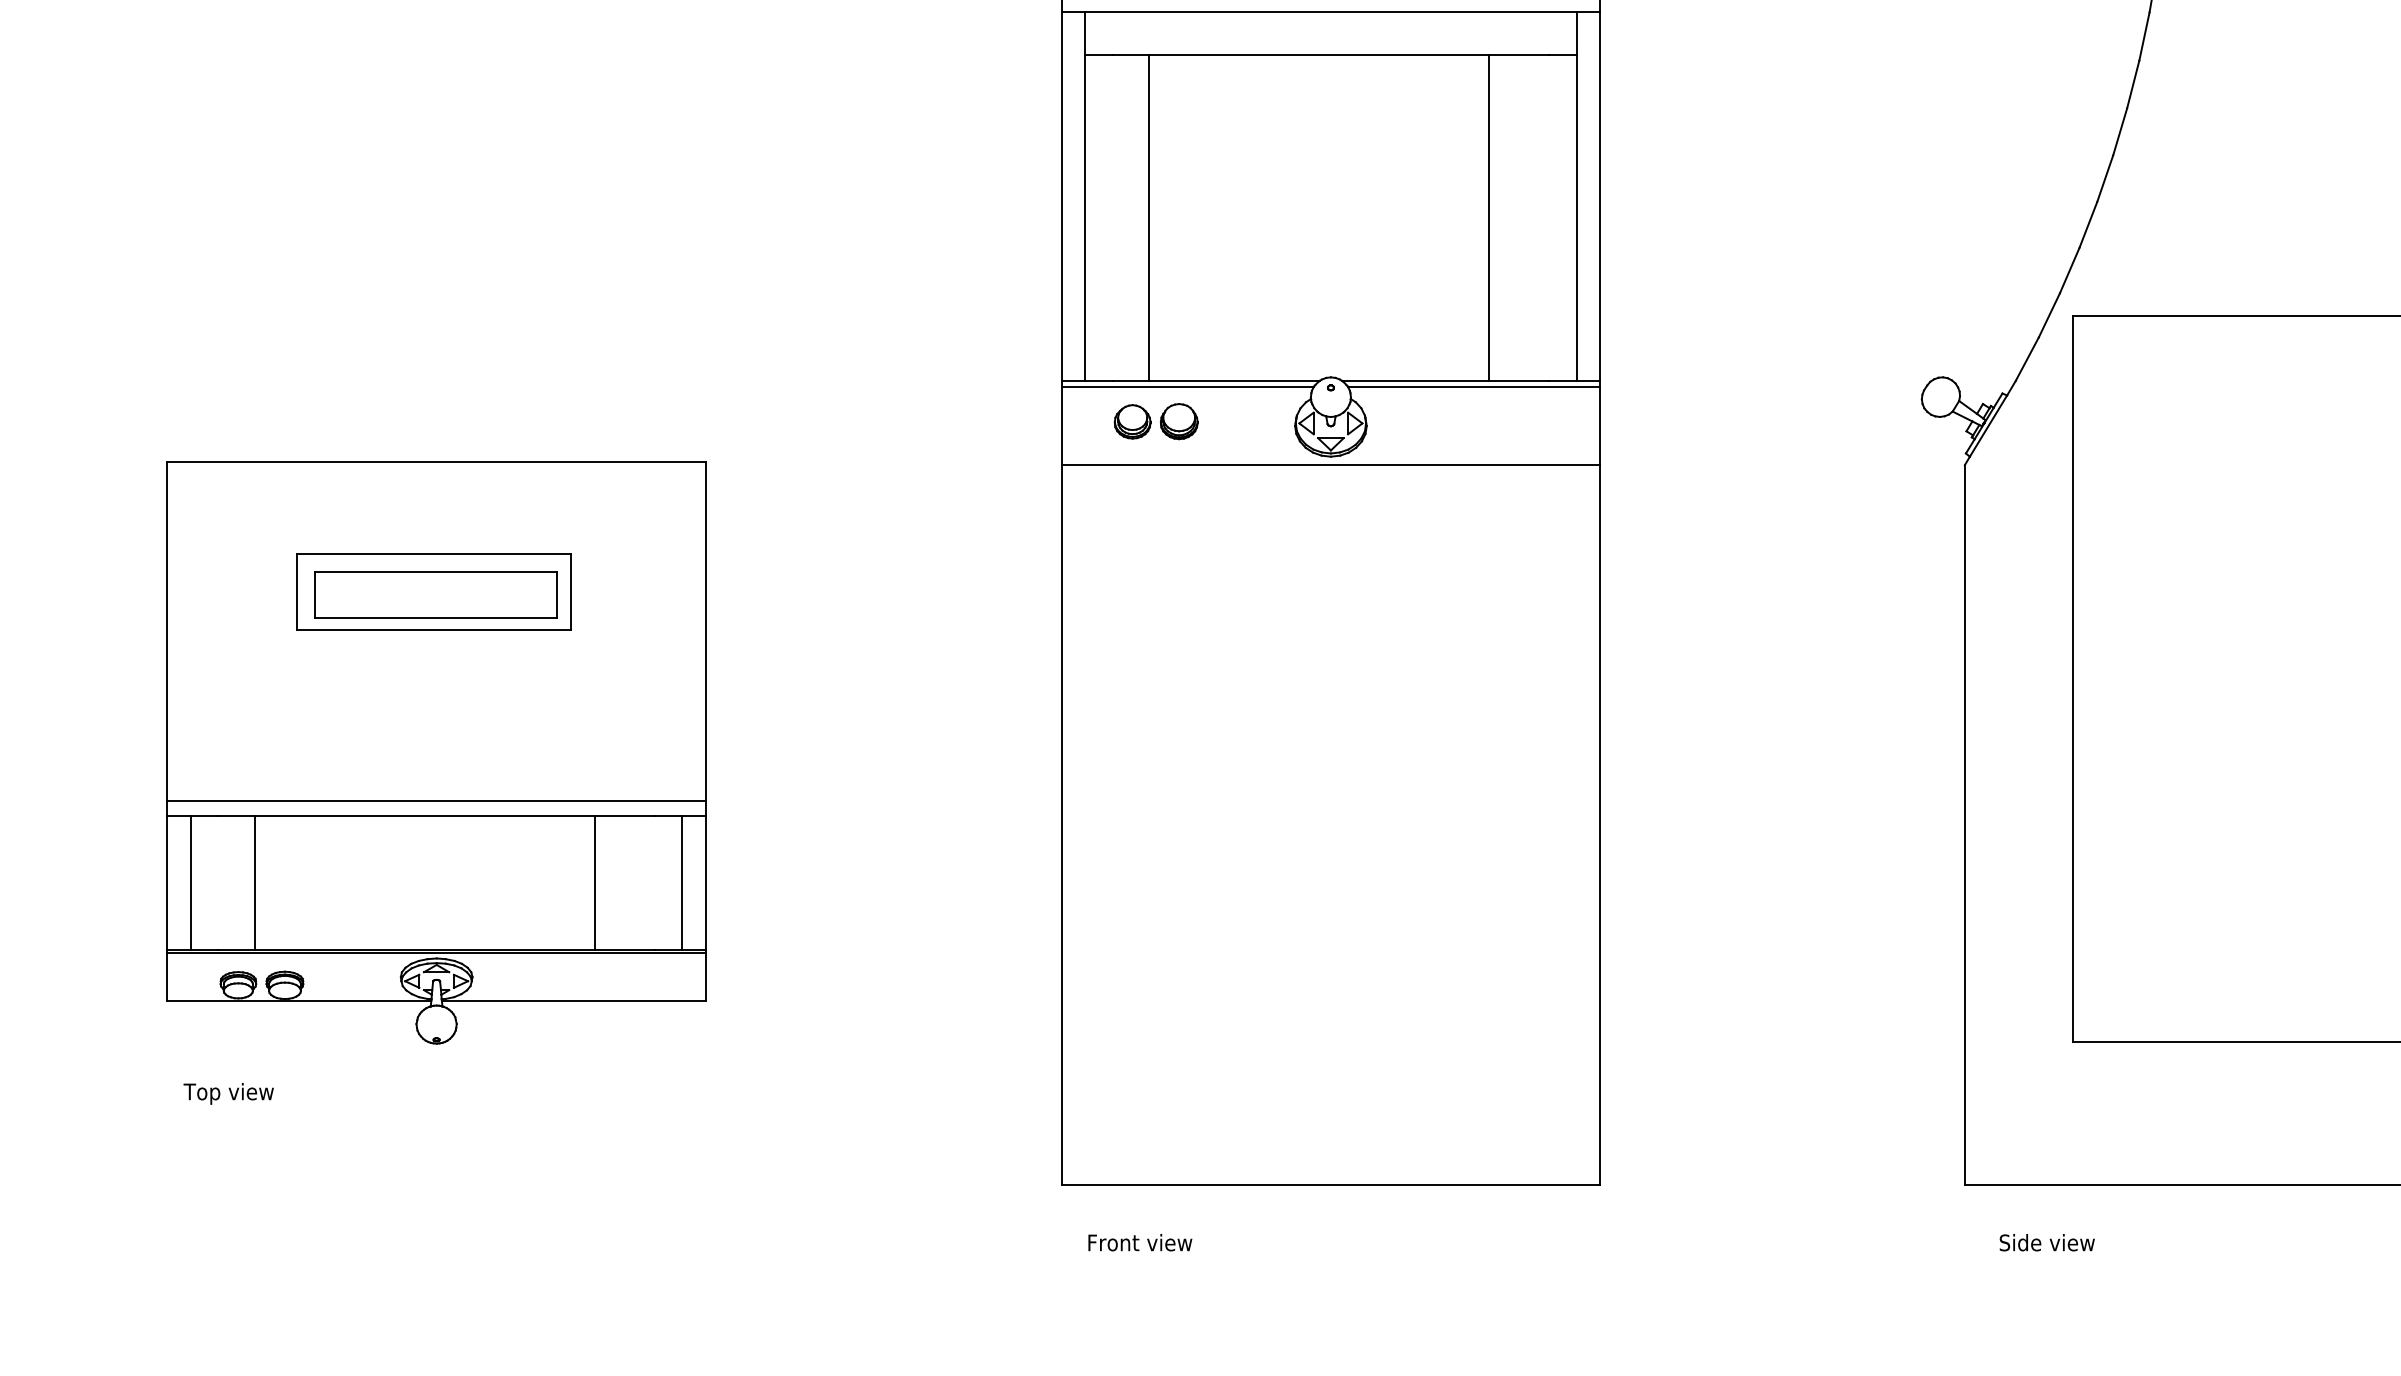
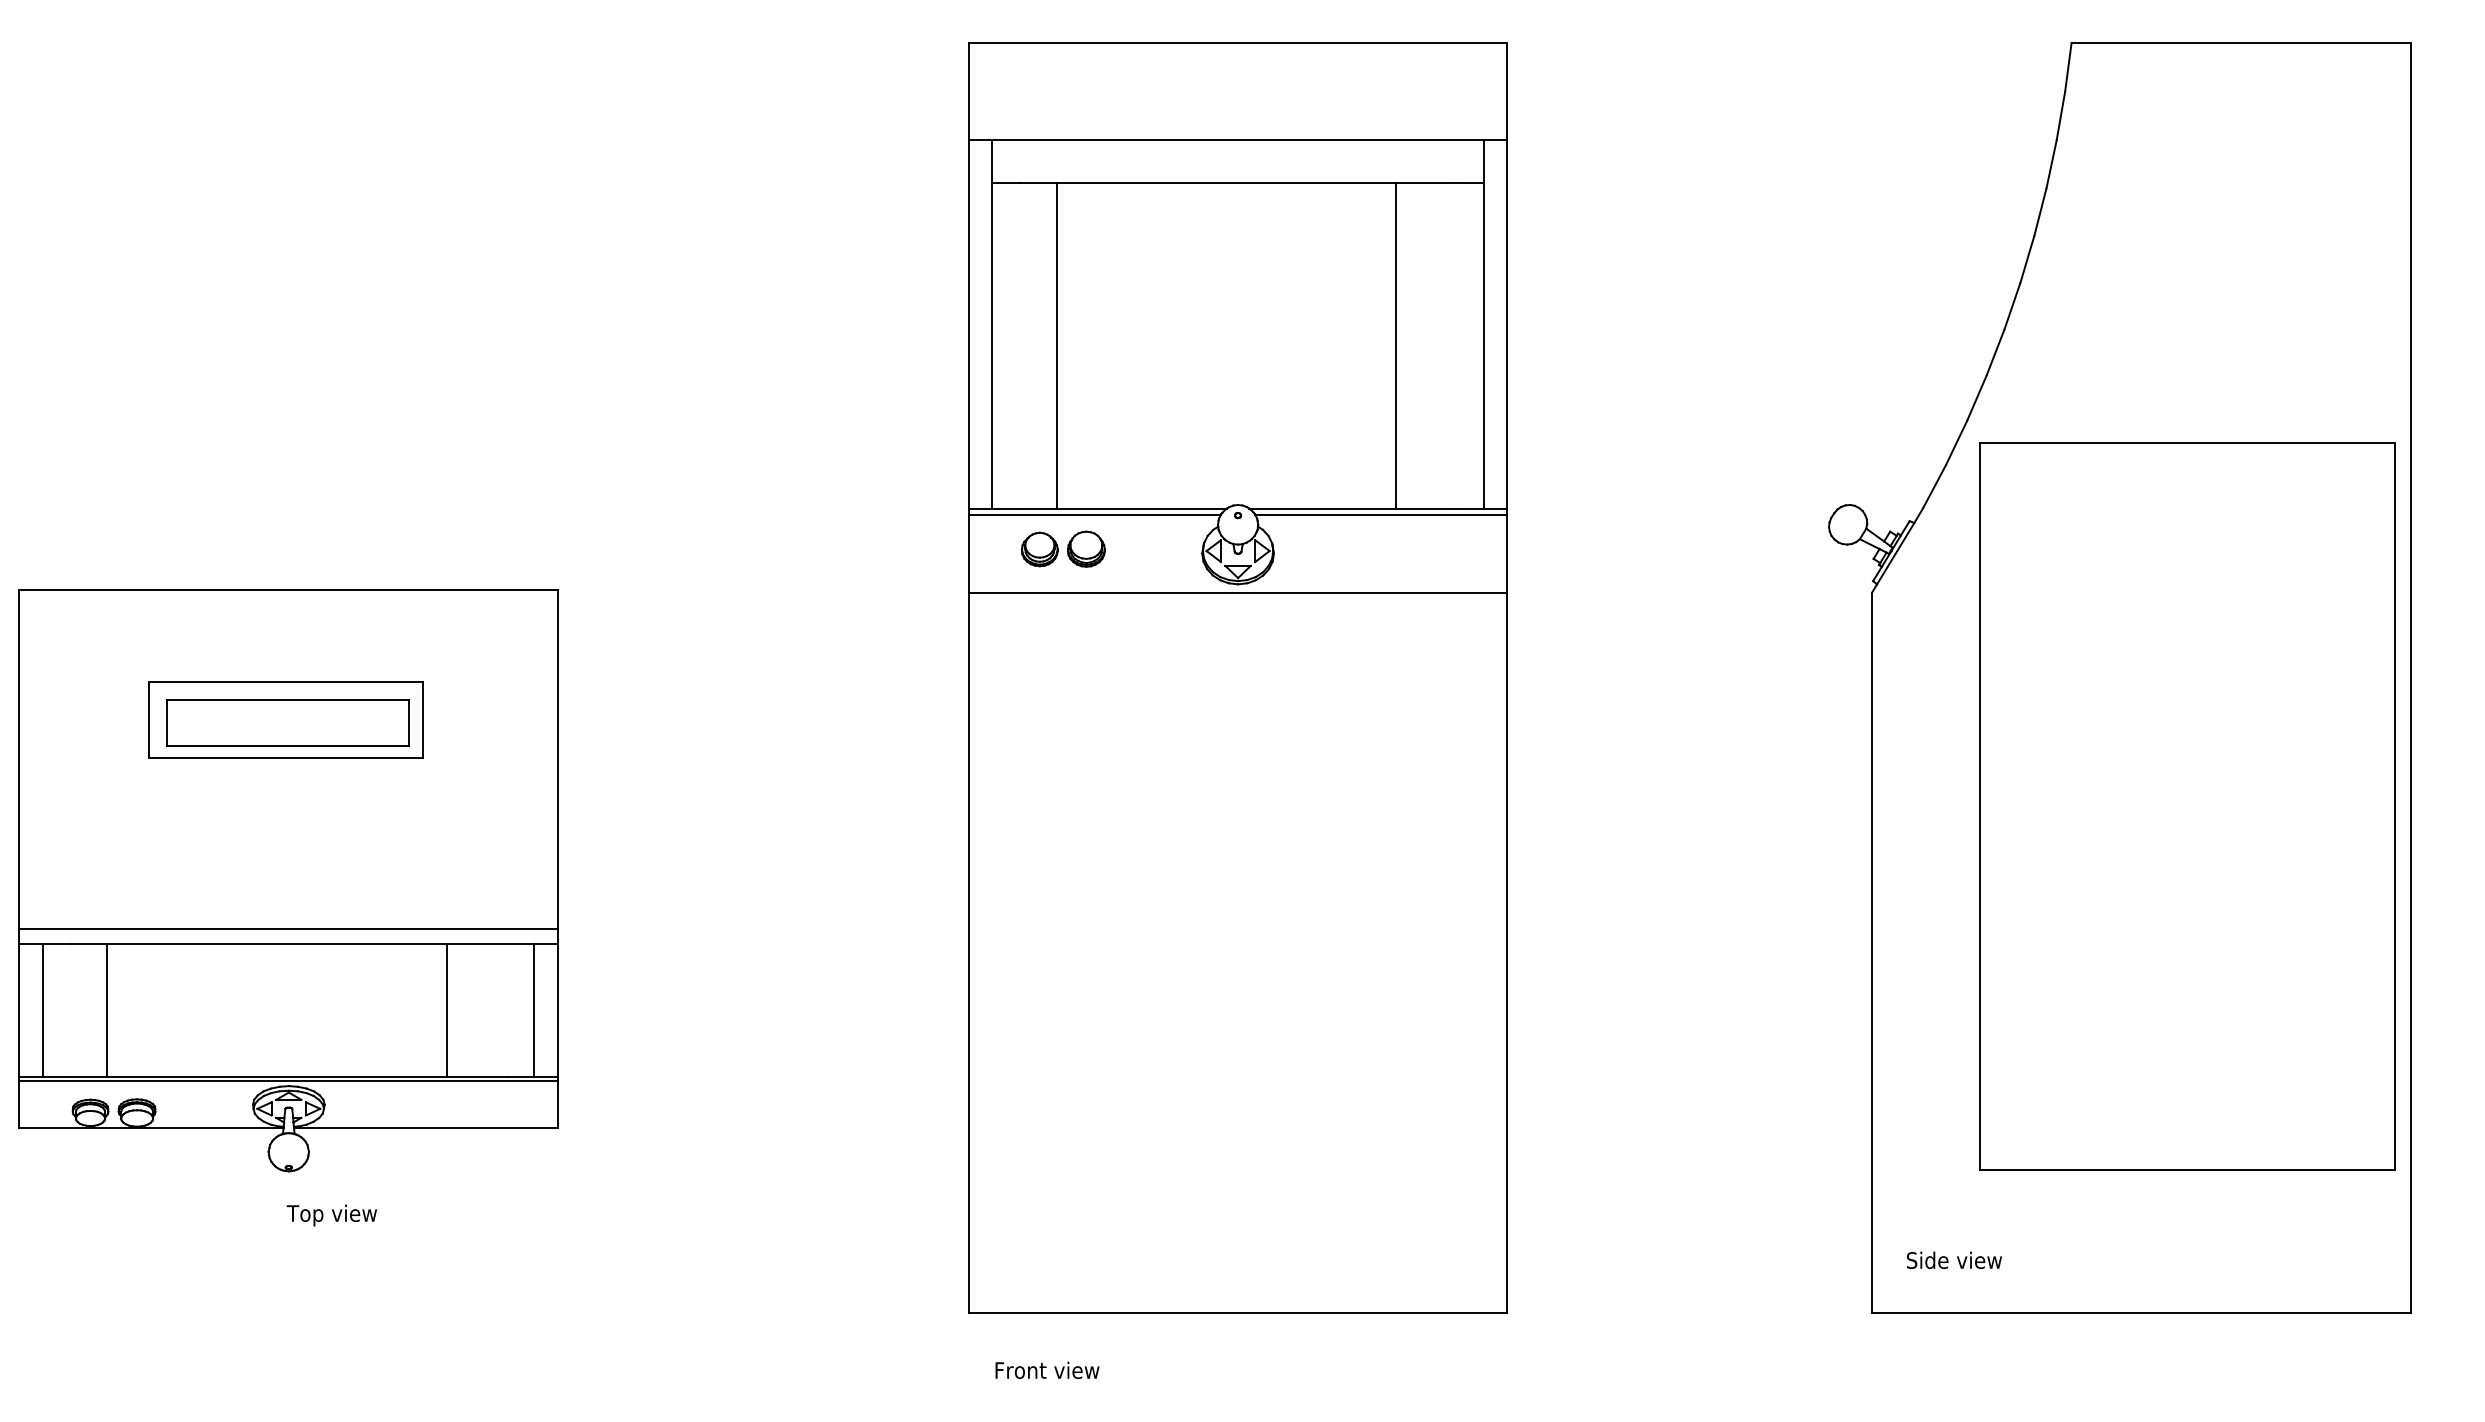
part: (436, 752) -> (288, 880), moved
text: (228, 1093) -> (331, 1215), moved
text: (2047, 1241) -> (1954, 1259), moved

